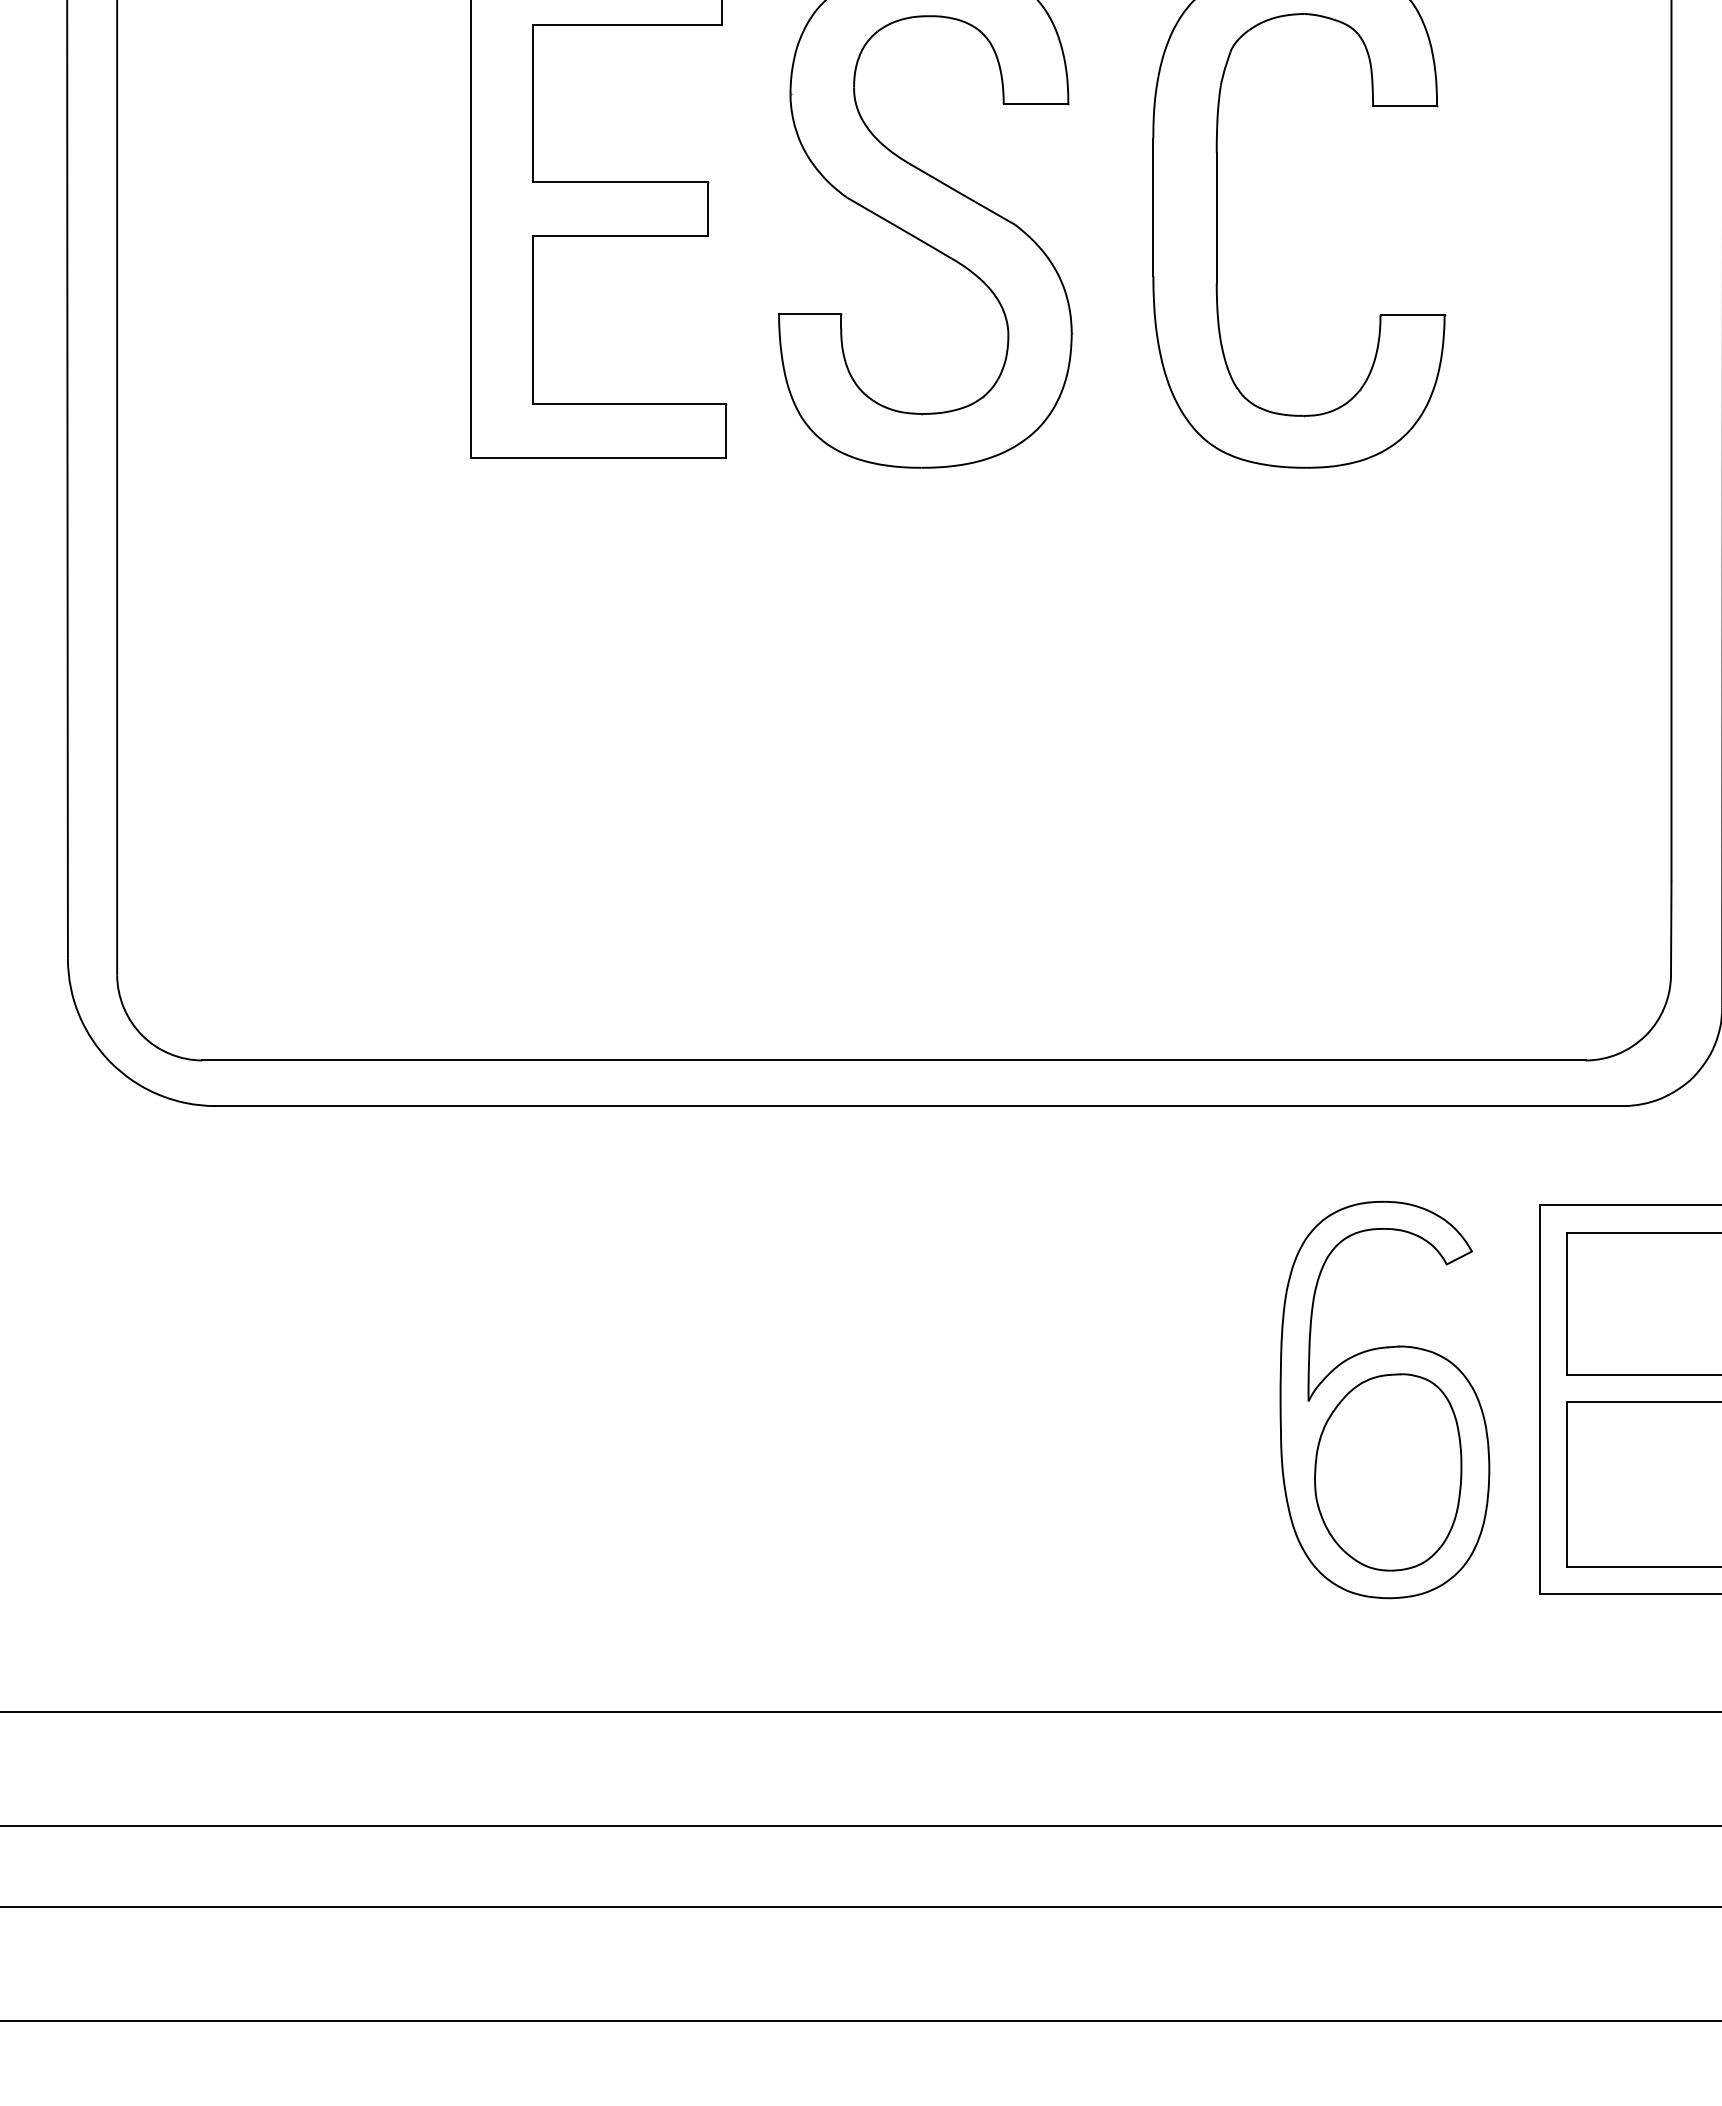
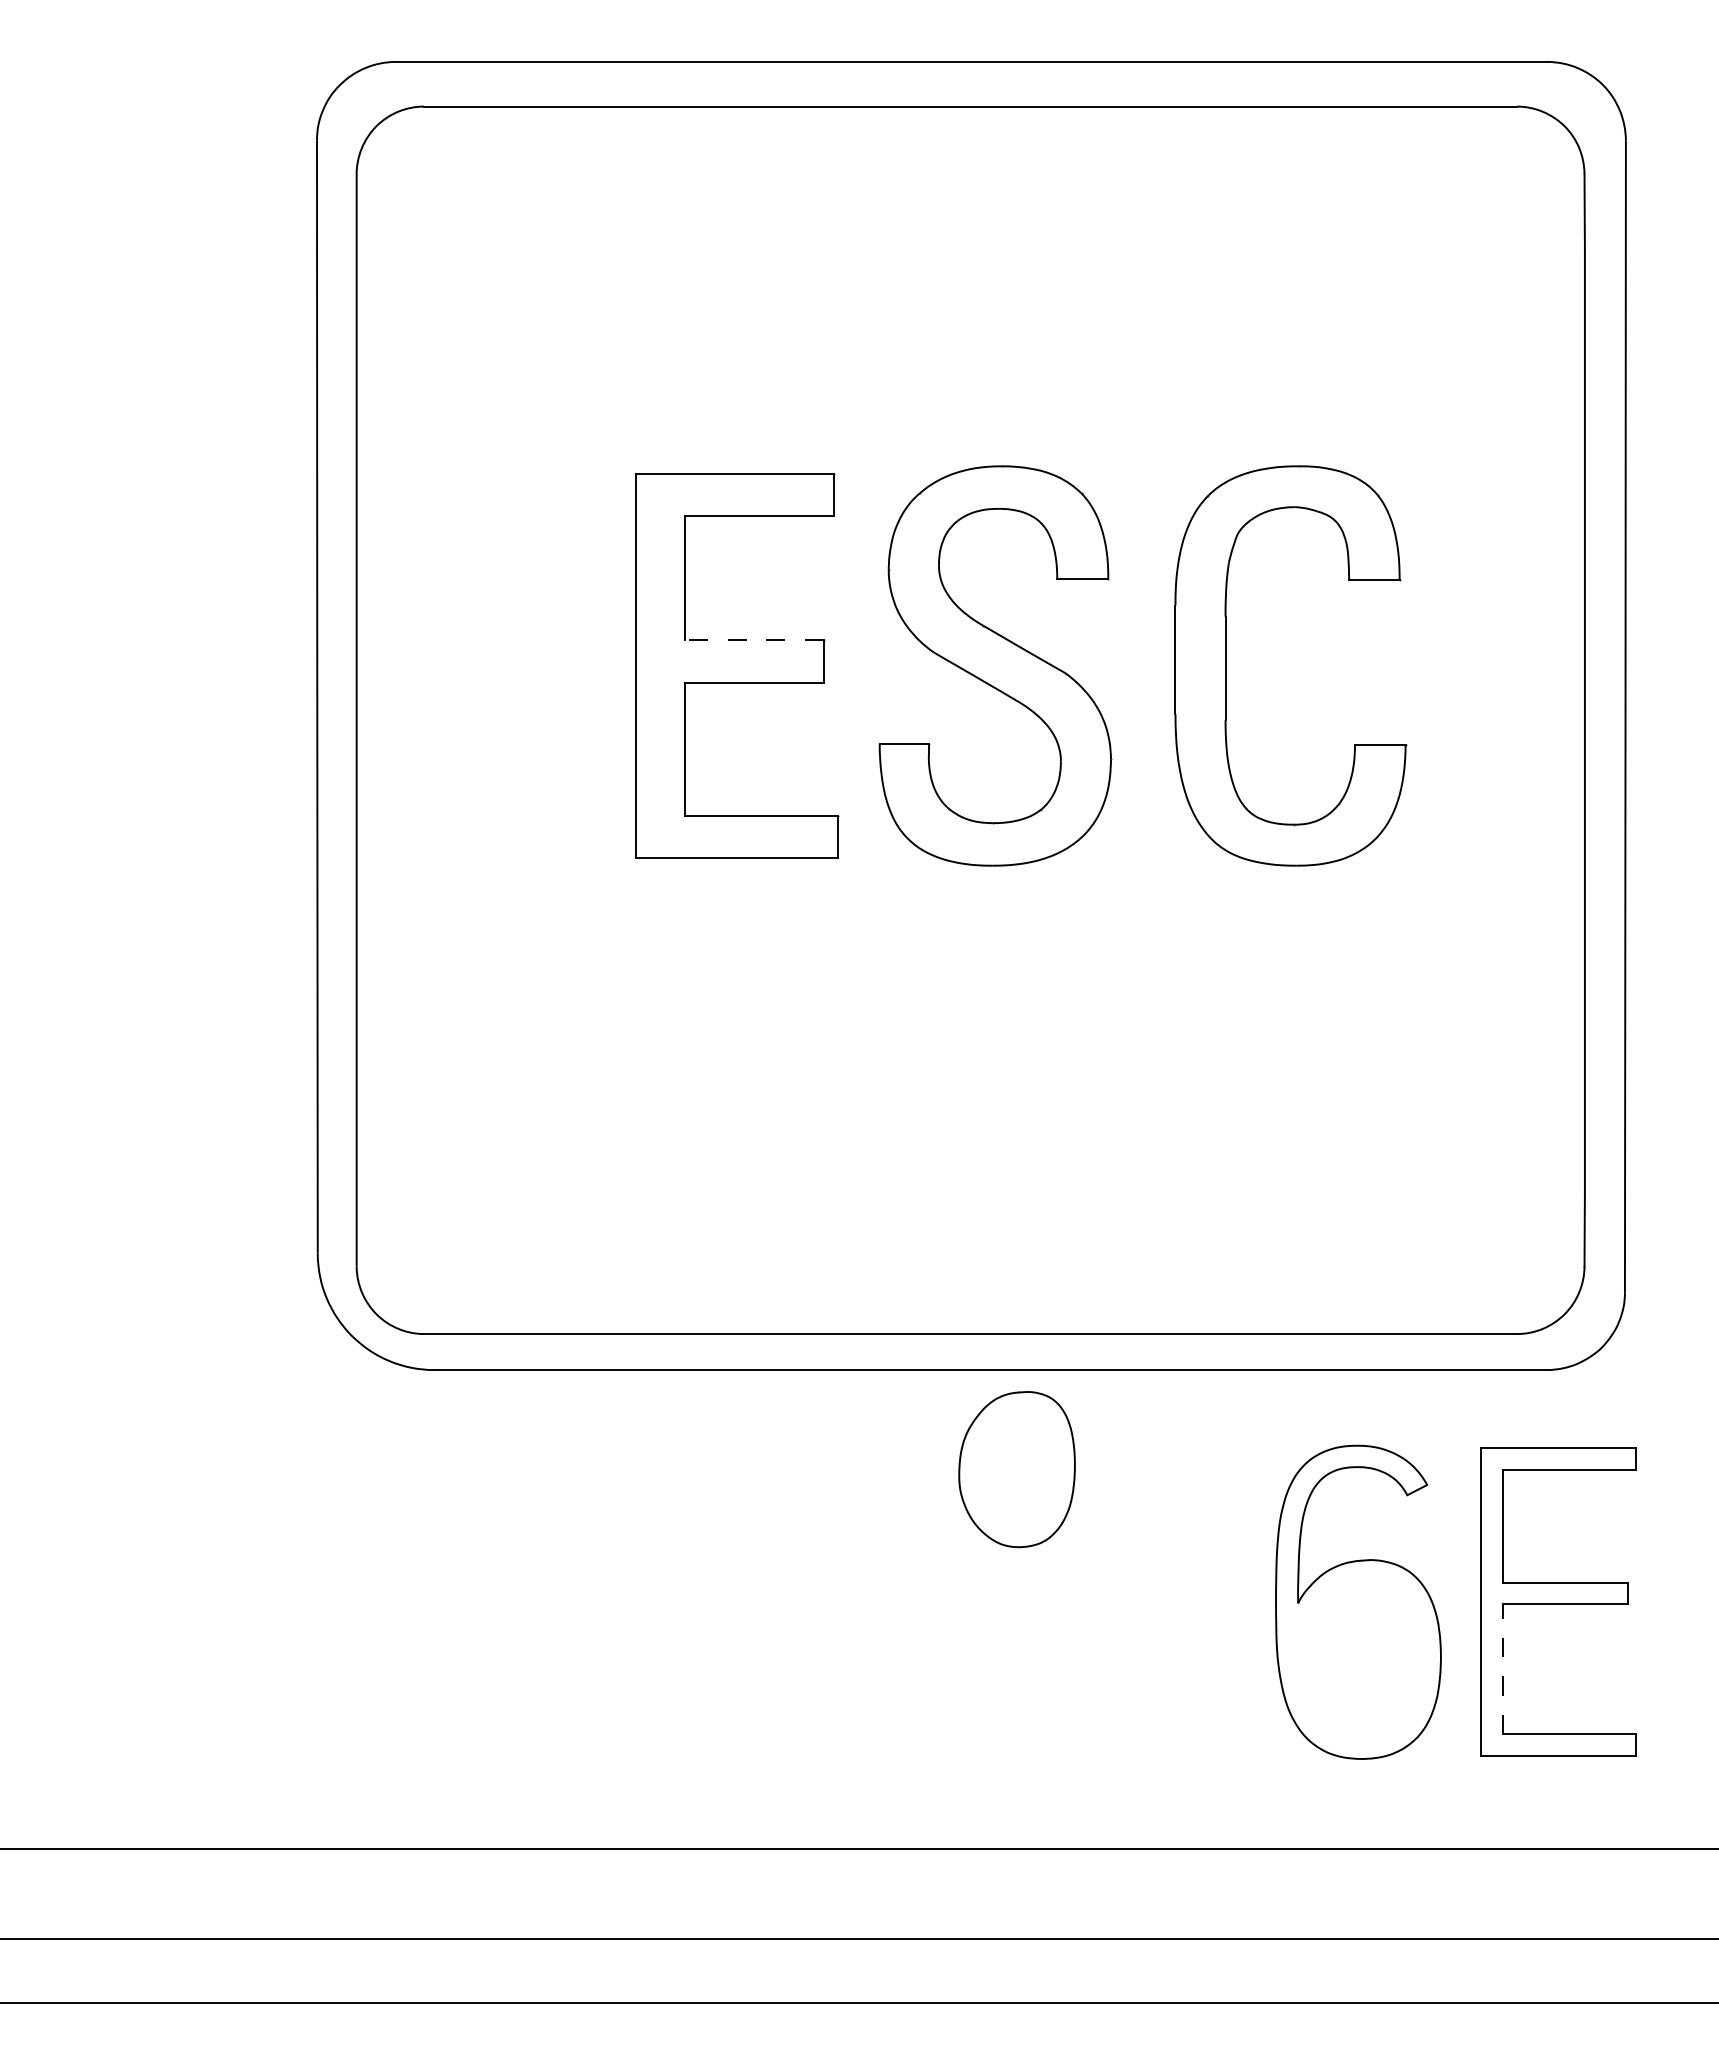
line: (620, 182) -> (754, 640), solid -> dashed
part: (1387, 1472) -> (1016, 1469), moved
line: (1567, 1484) -> (1502, 1669), solid -> dashed

